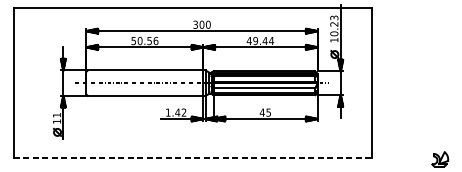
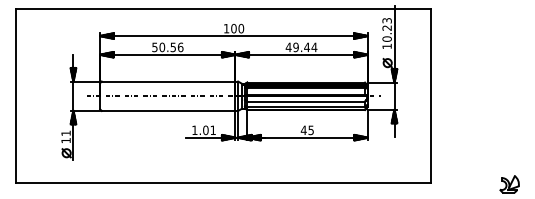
text: (195, 24) -> (226, 28), 300 -> 100
text: (180, 112) -> (208, 130), 1.42 -> 1.01
line: (193, 158) -> (224, 183), dashed -> solid

